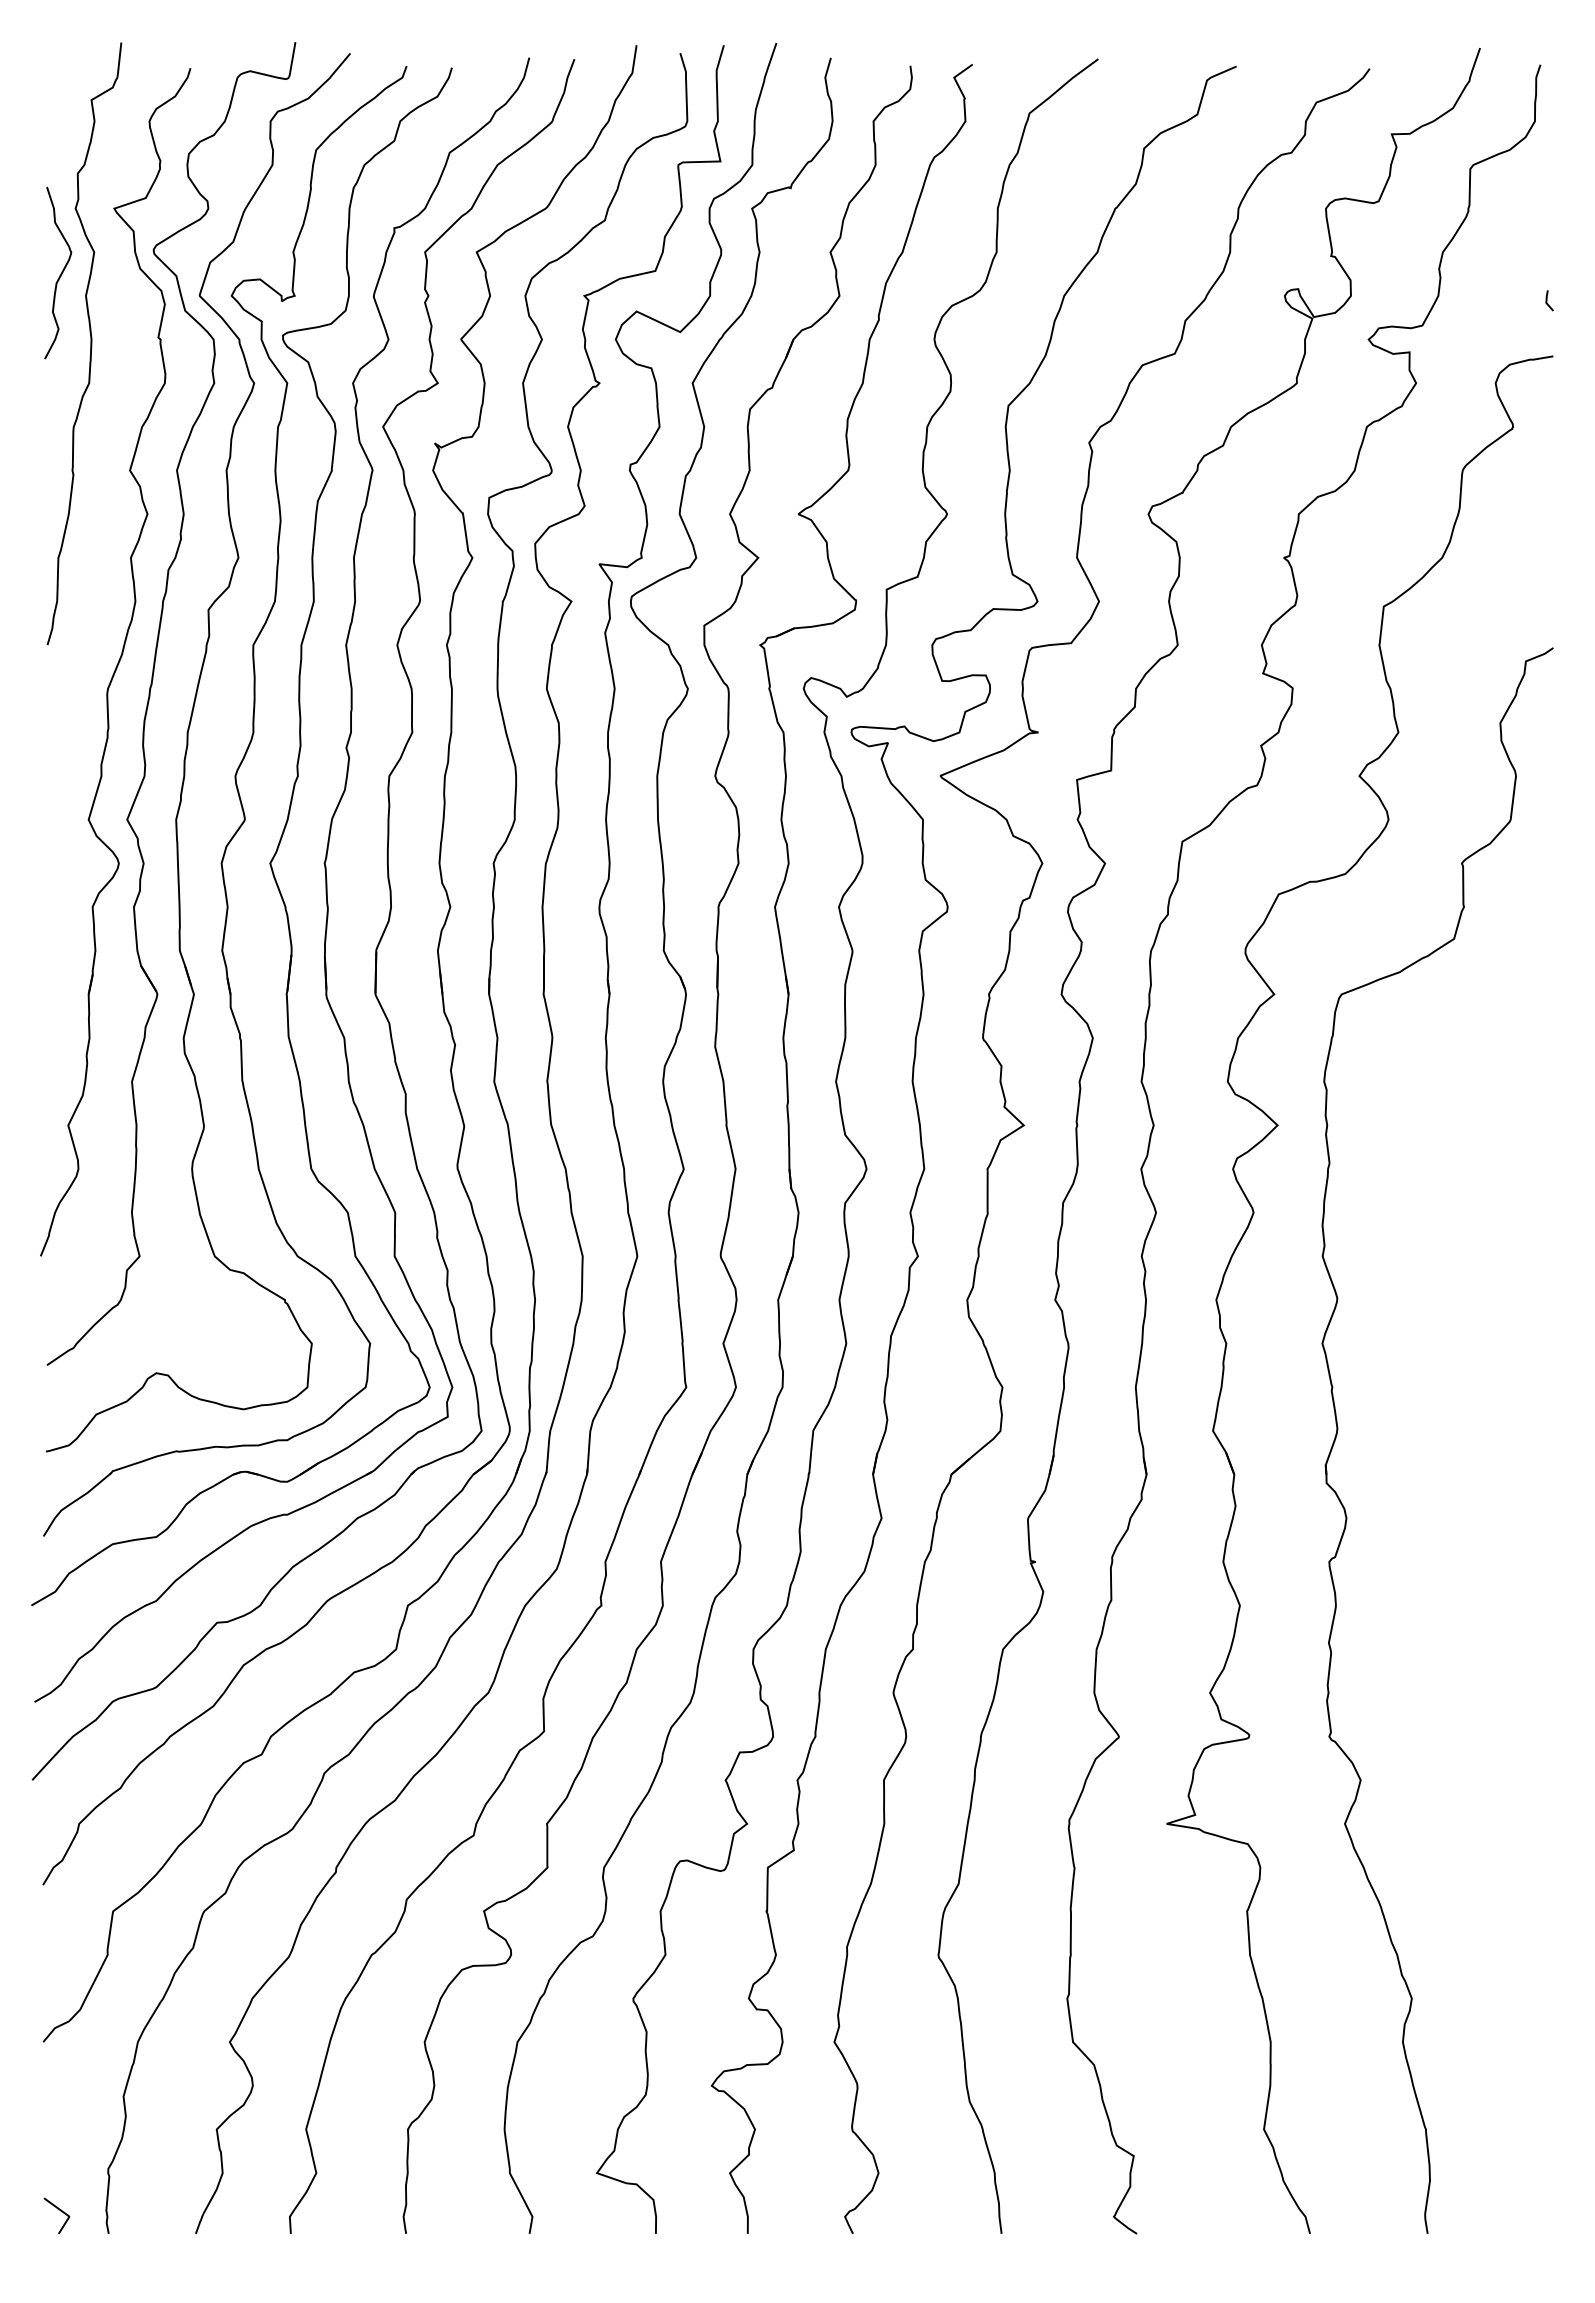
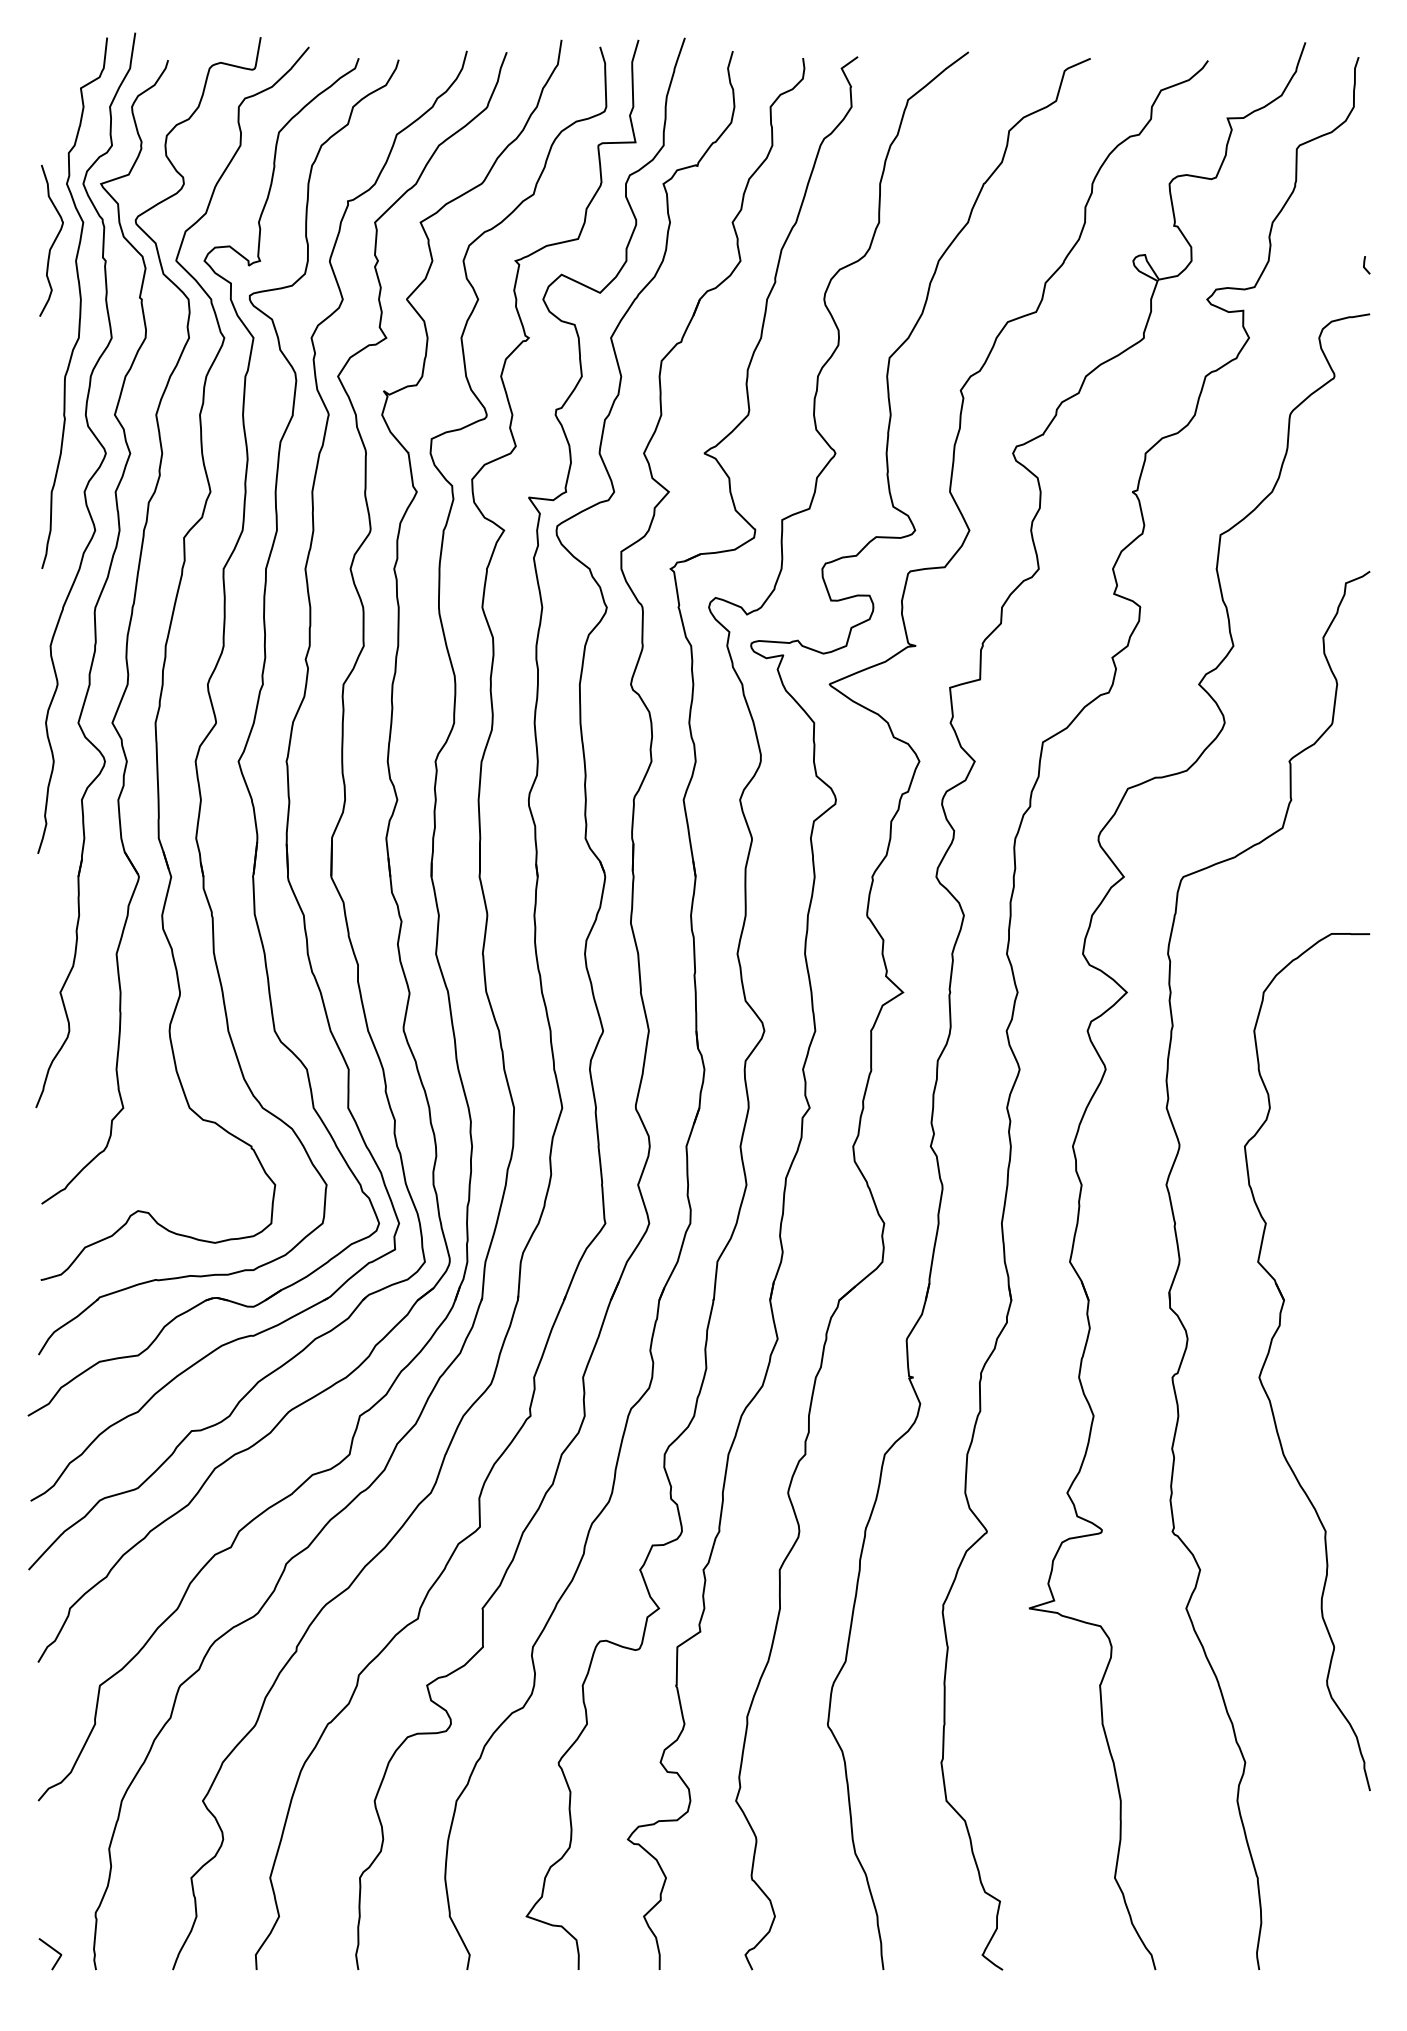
curve: (107, 496) -> (94, 437), added
part: (1439, 1533) -> (1269, 1352), added

